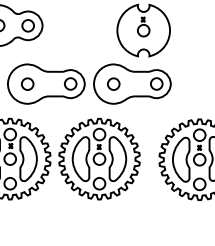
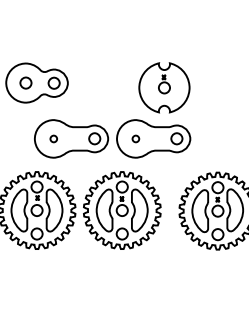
part: (27, 83) -> (53, 138), size x0.6
part: (113, 83) -> (135, 138), size x0.6

